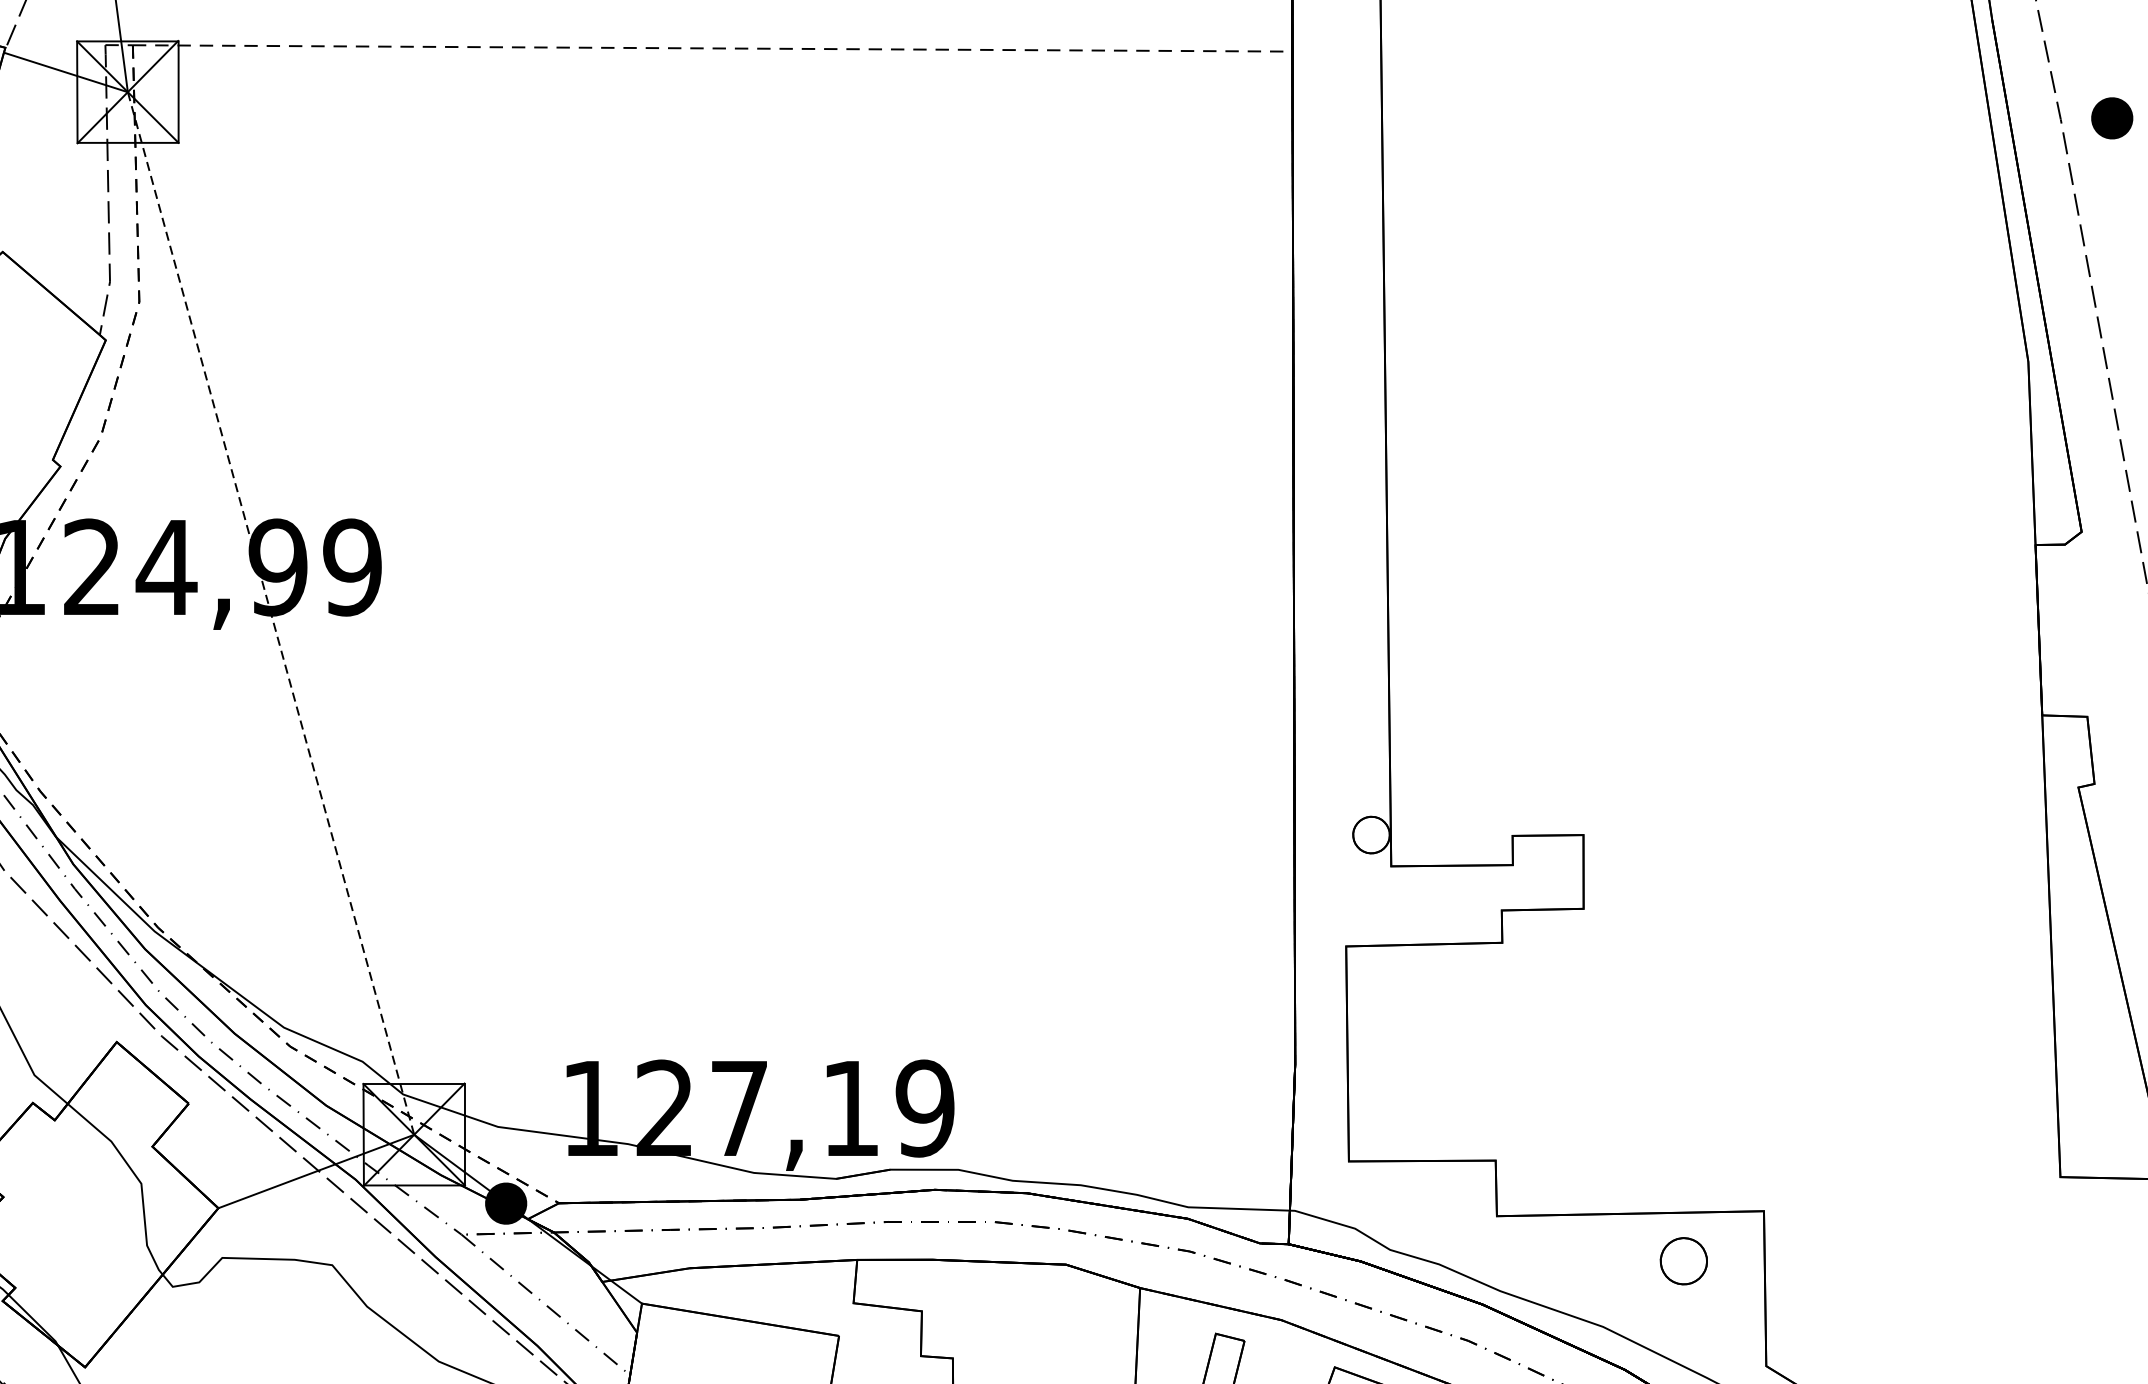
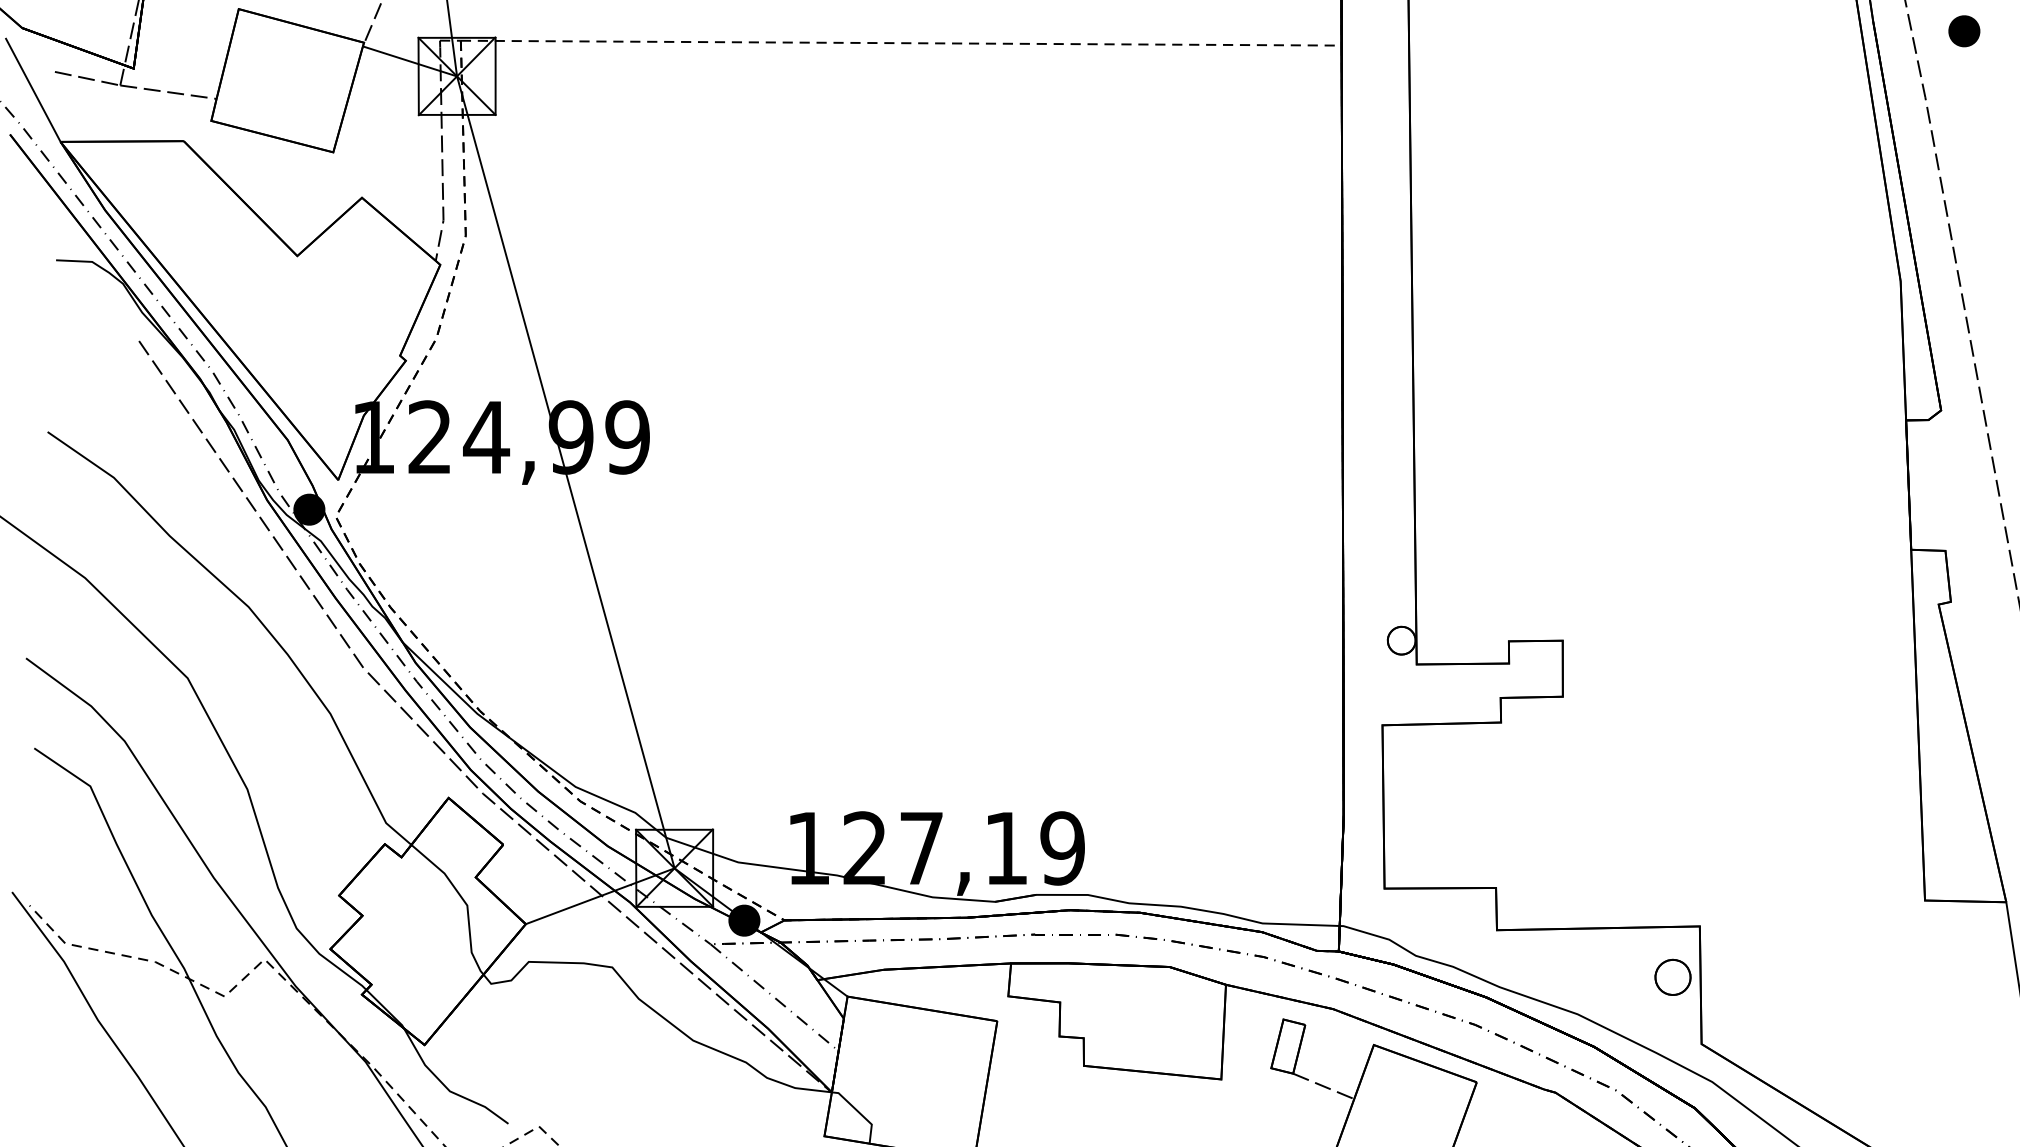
part: (2112, 118) -> (1964, 31), moved
line: (270, 613) -> (565, 472), dashed -> solid
part: (1683, 1260) -> (1672, 976), moved

